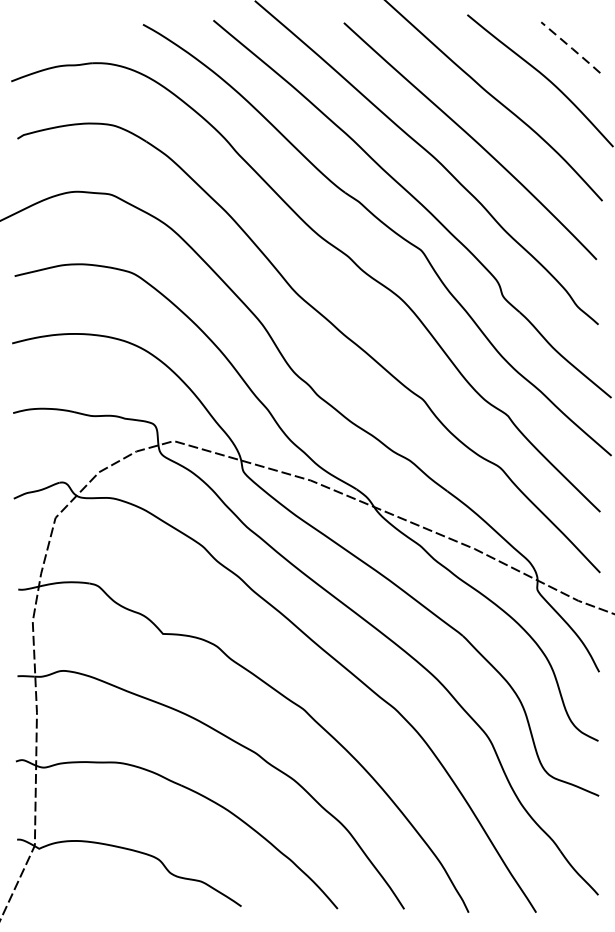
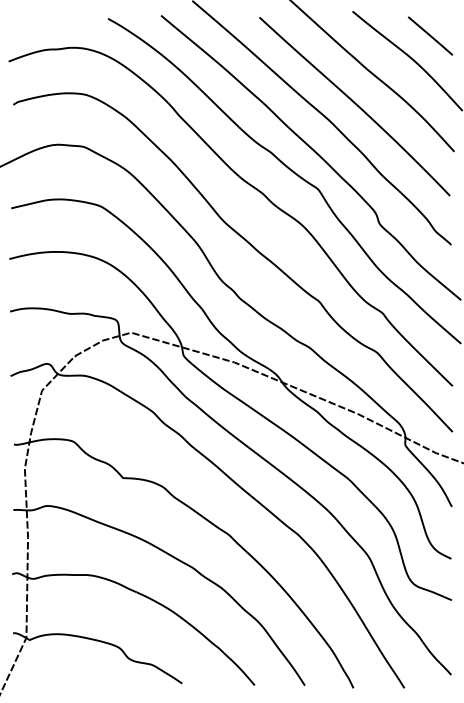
line: (572, 49) -> (431, 37), dashed -> solid

